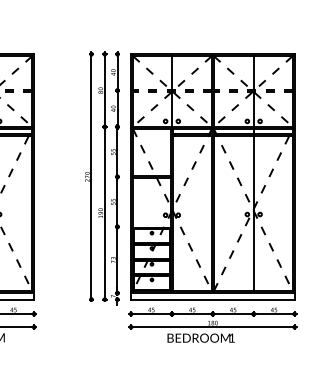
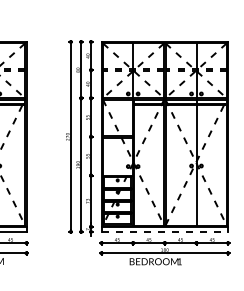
line: (213, 299) -> (165, 231), solid -> dashed

